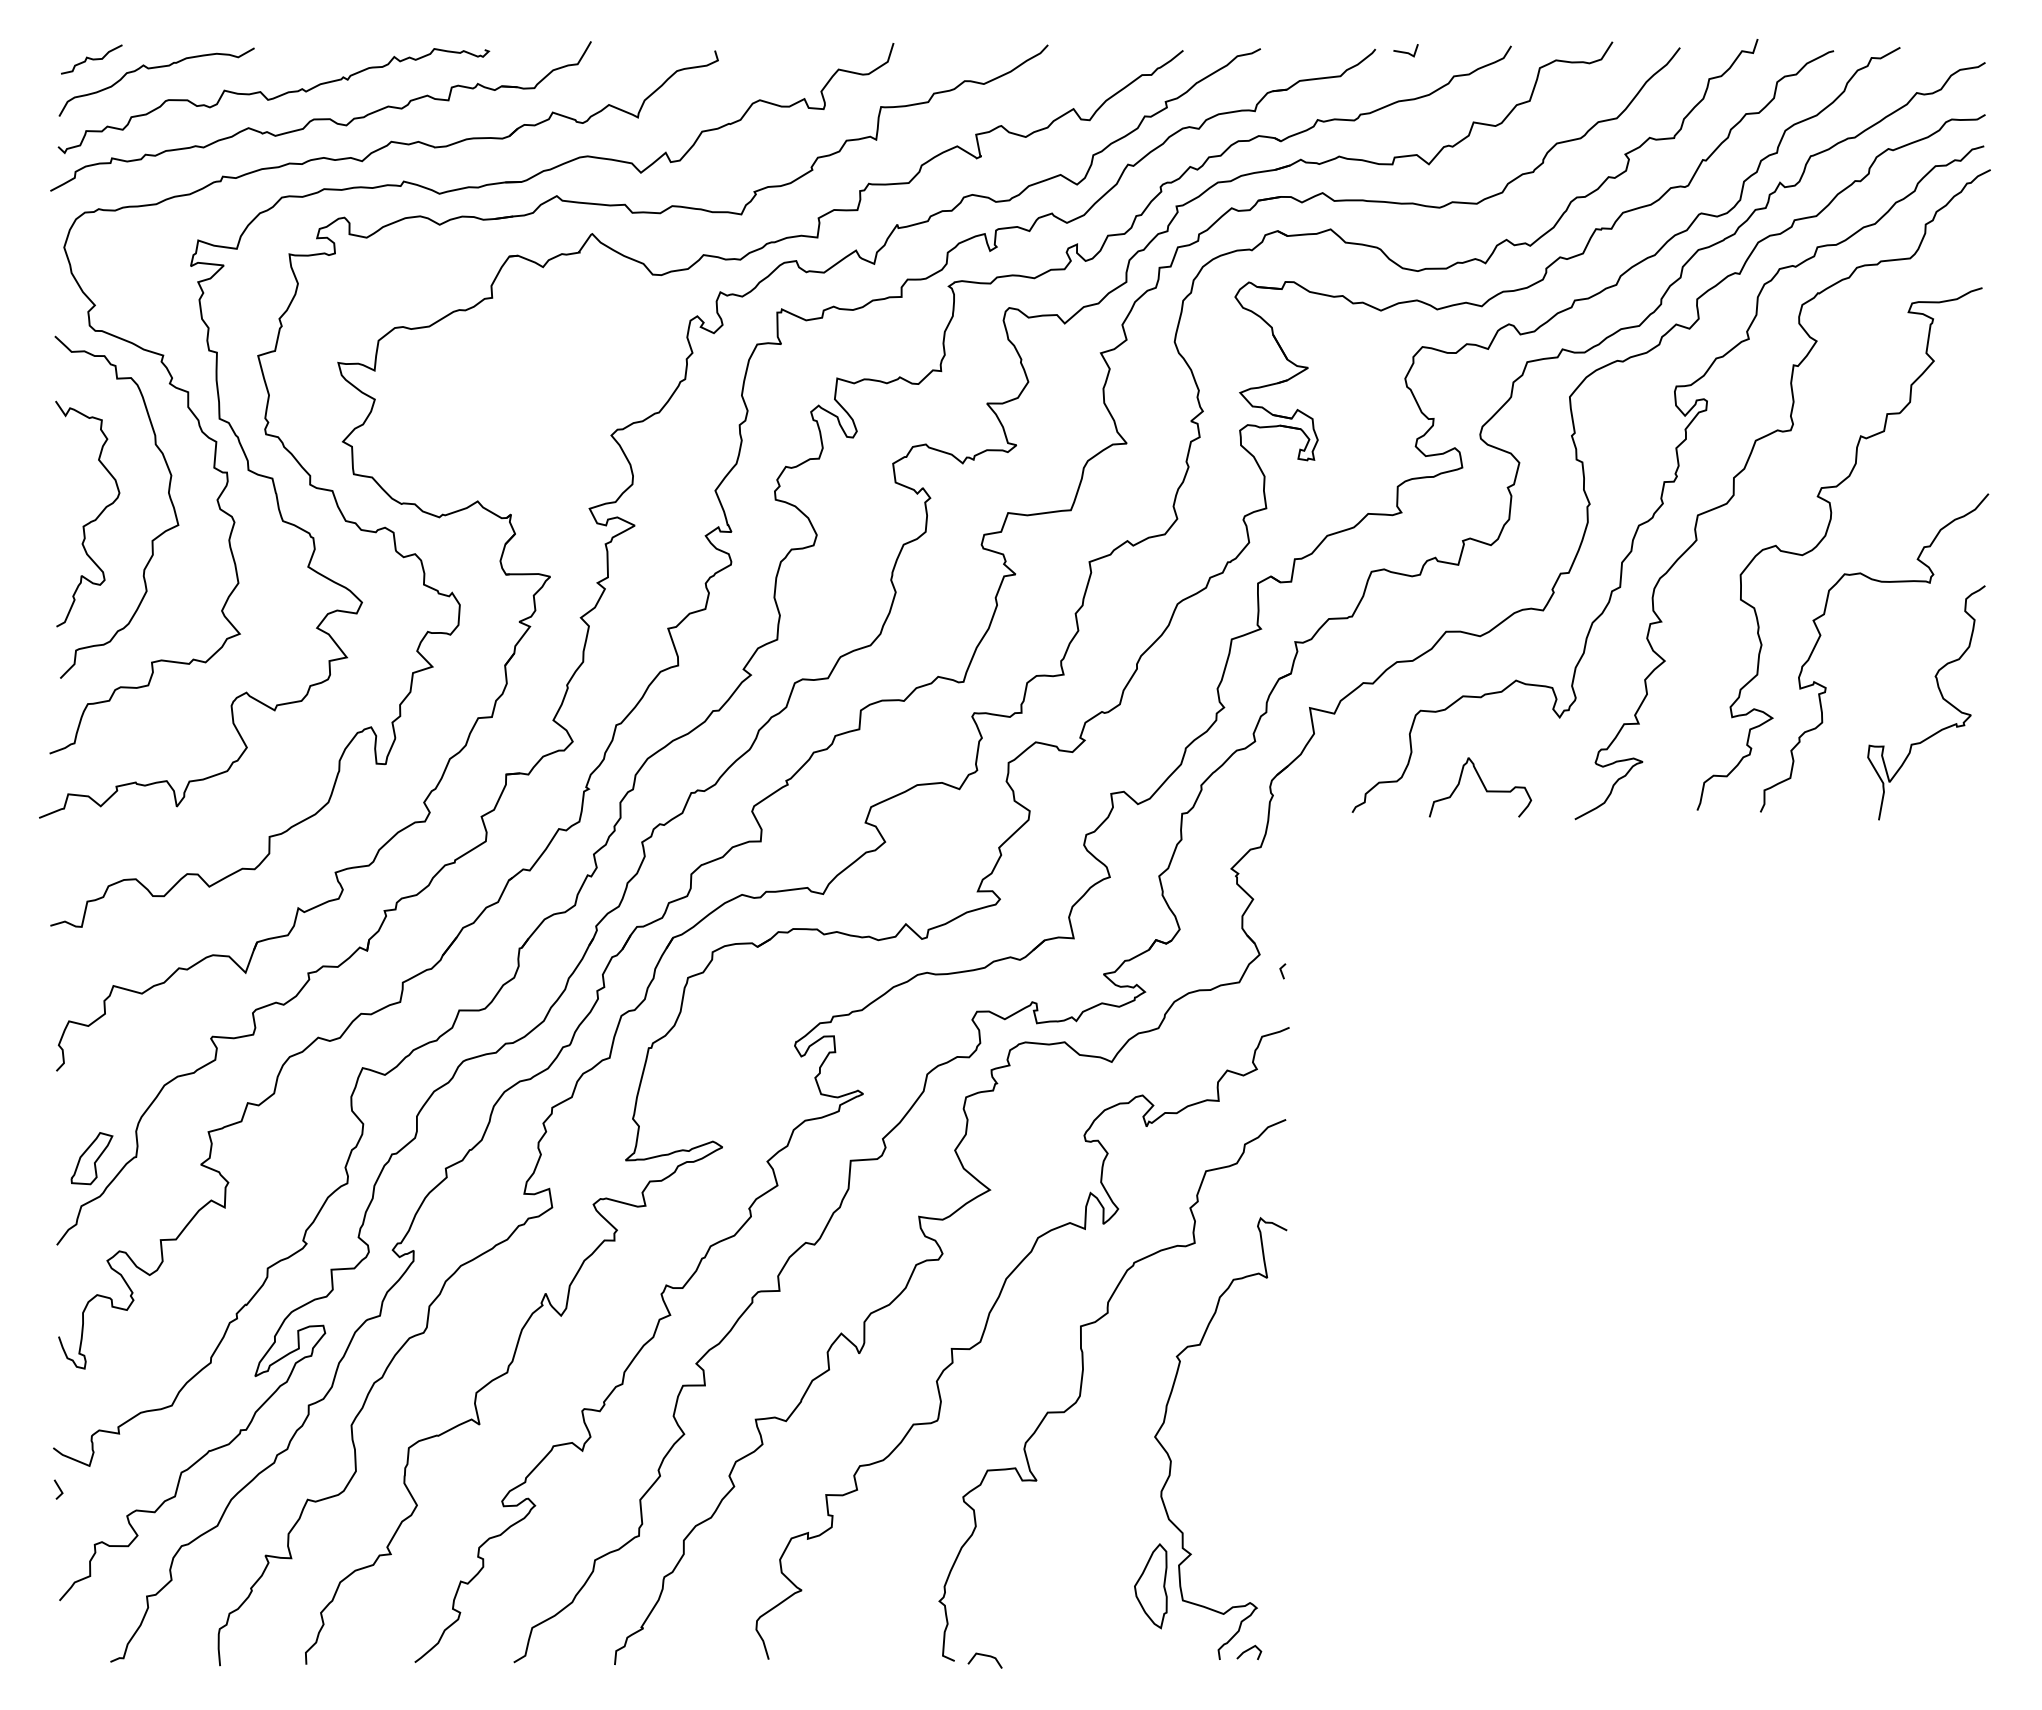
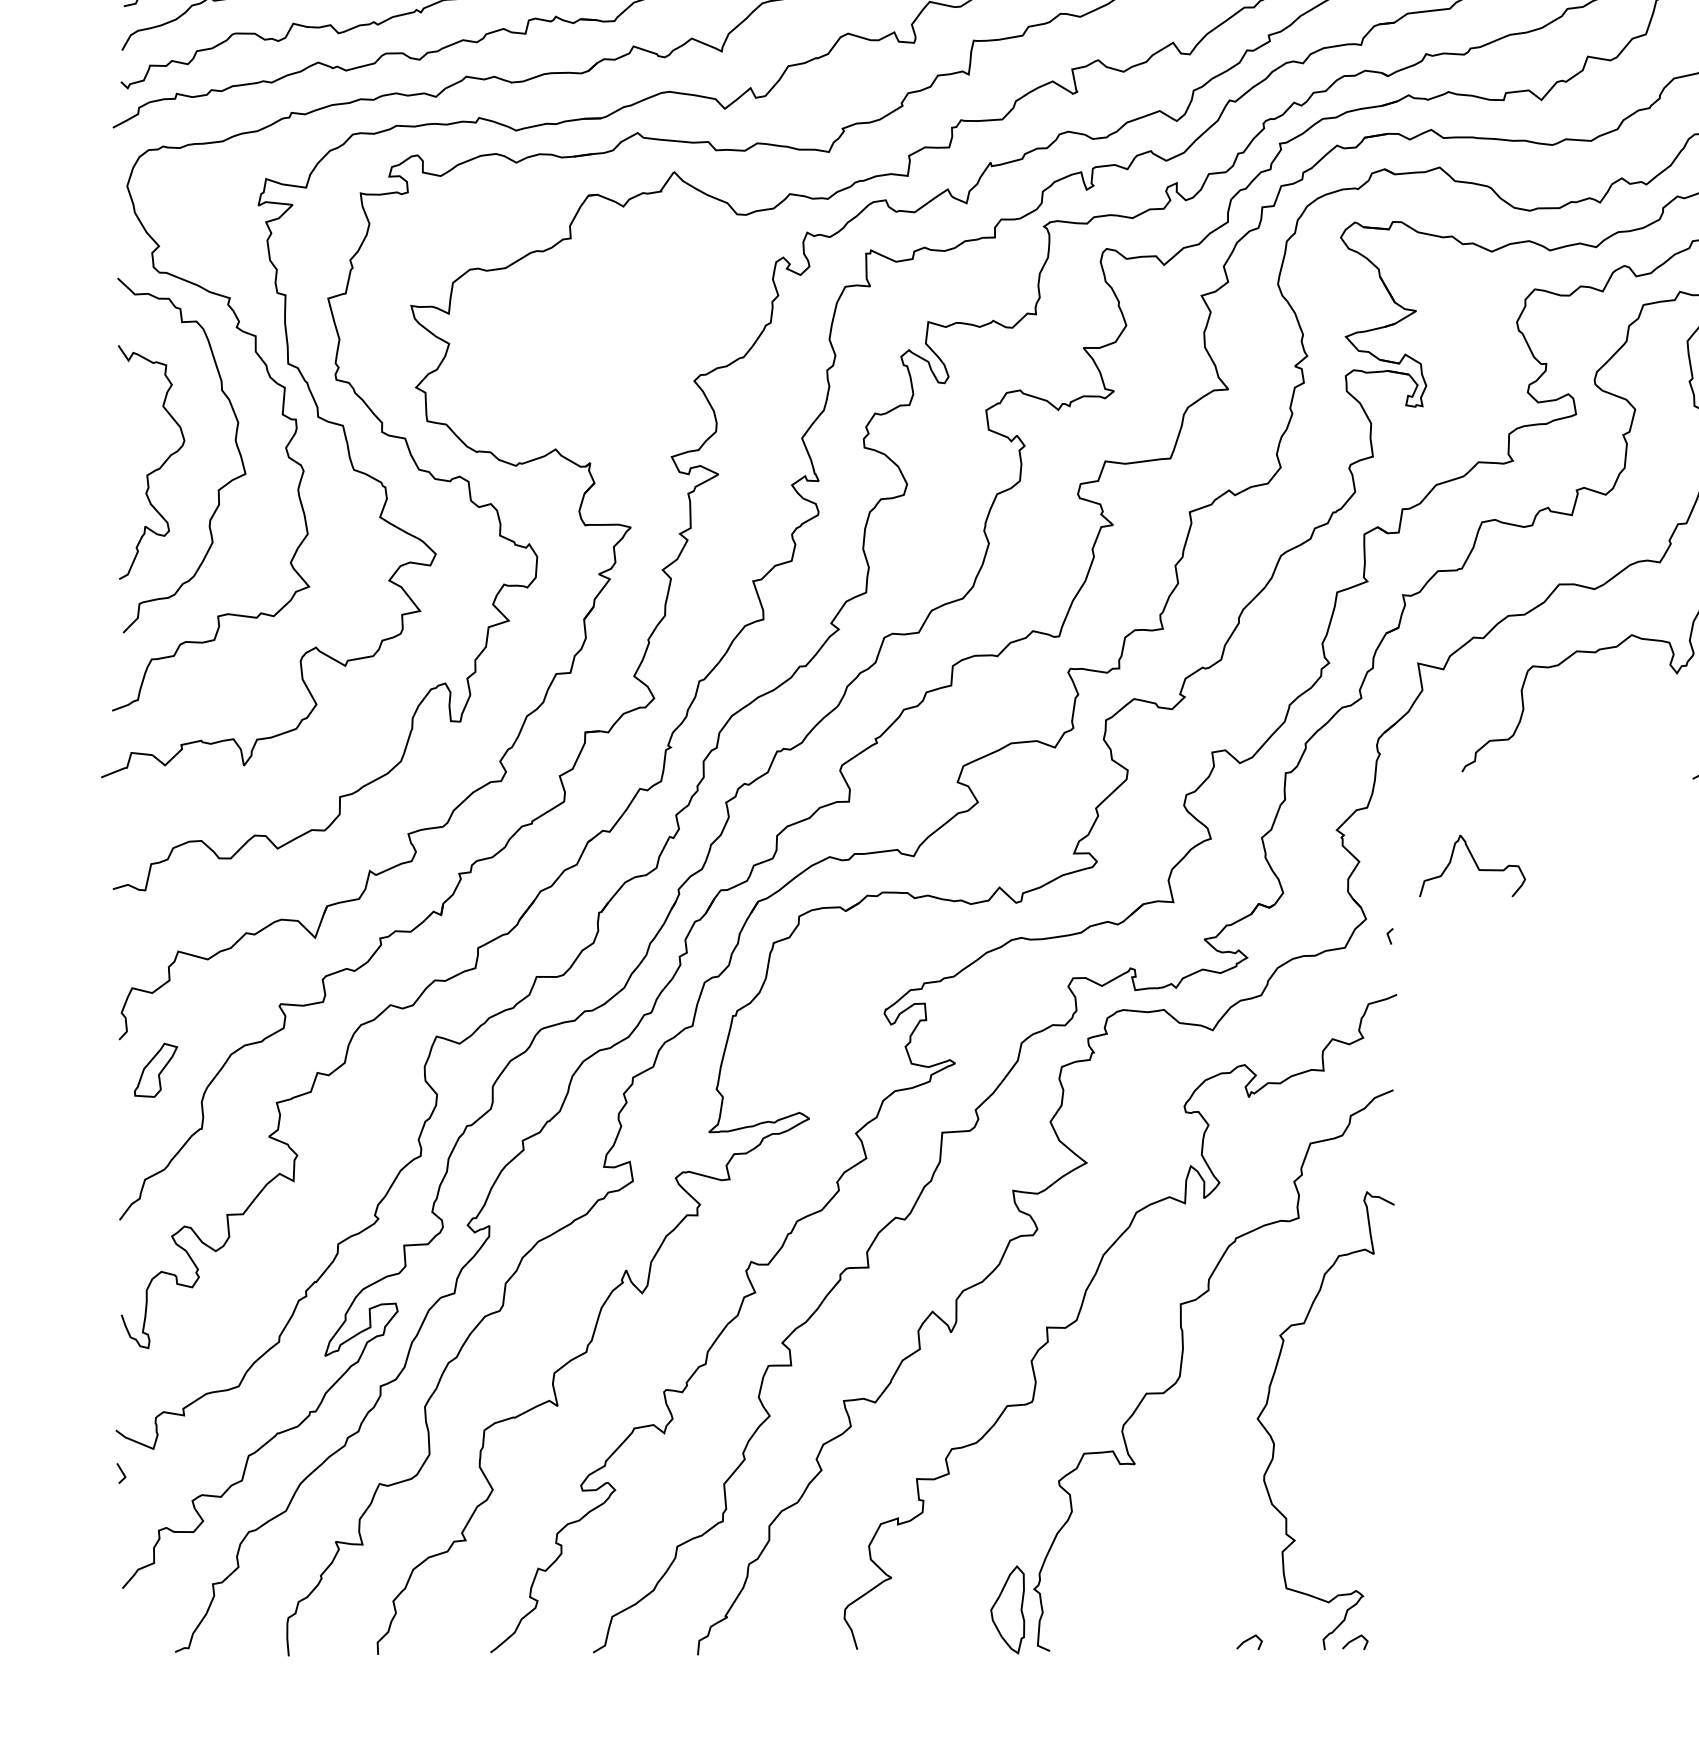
curve: (1482, 785) -> (1474, 863), moved
part: (91, 1158) -> (155, 1070), moved
part: (1150, 1586) -> (1007, 1610), moved
line: (1147, 1650) -> (1249, 1640), added
line: (984, 1656) -> (1080, 1646), removed

